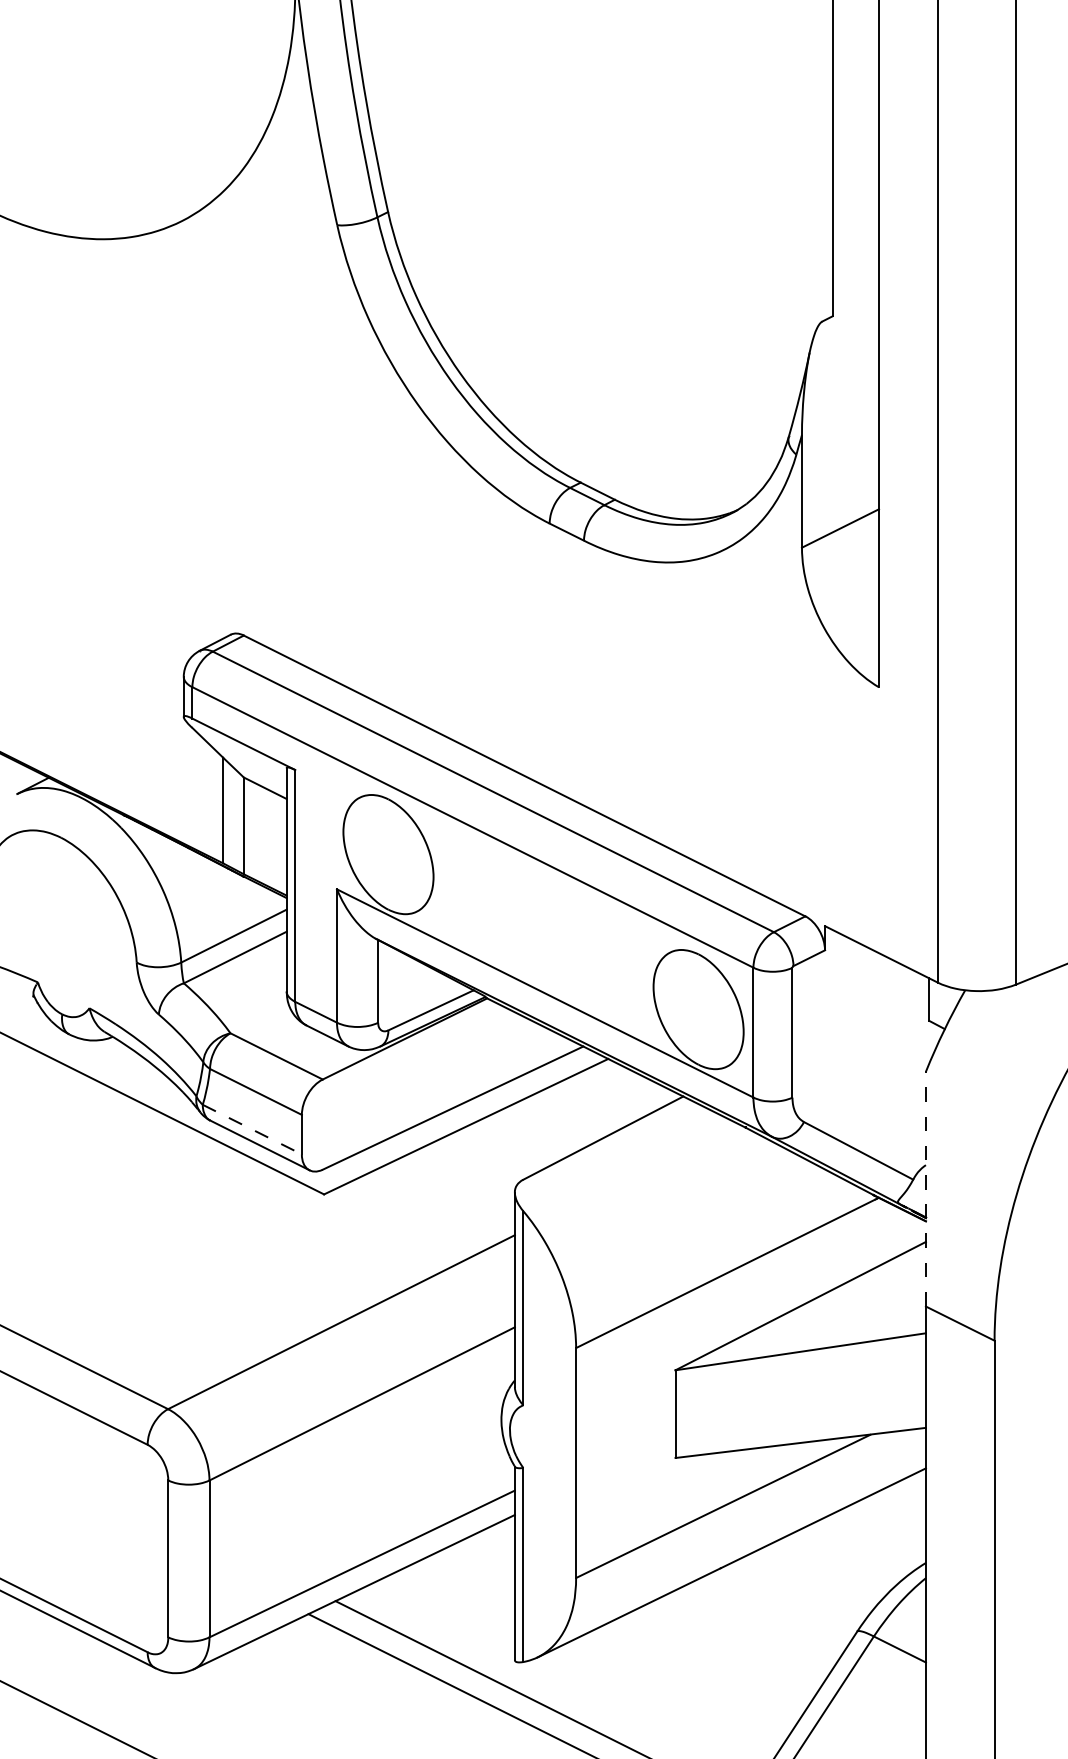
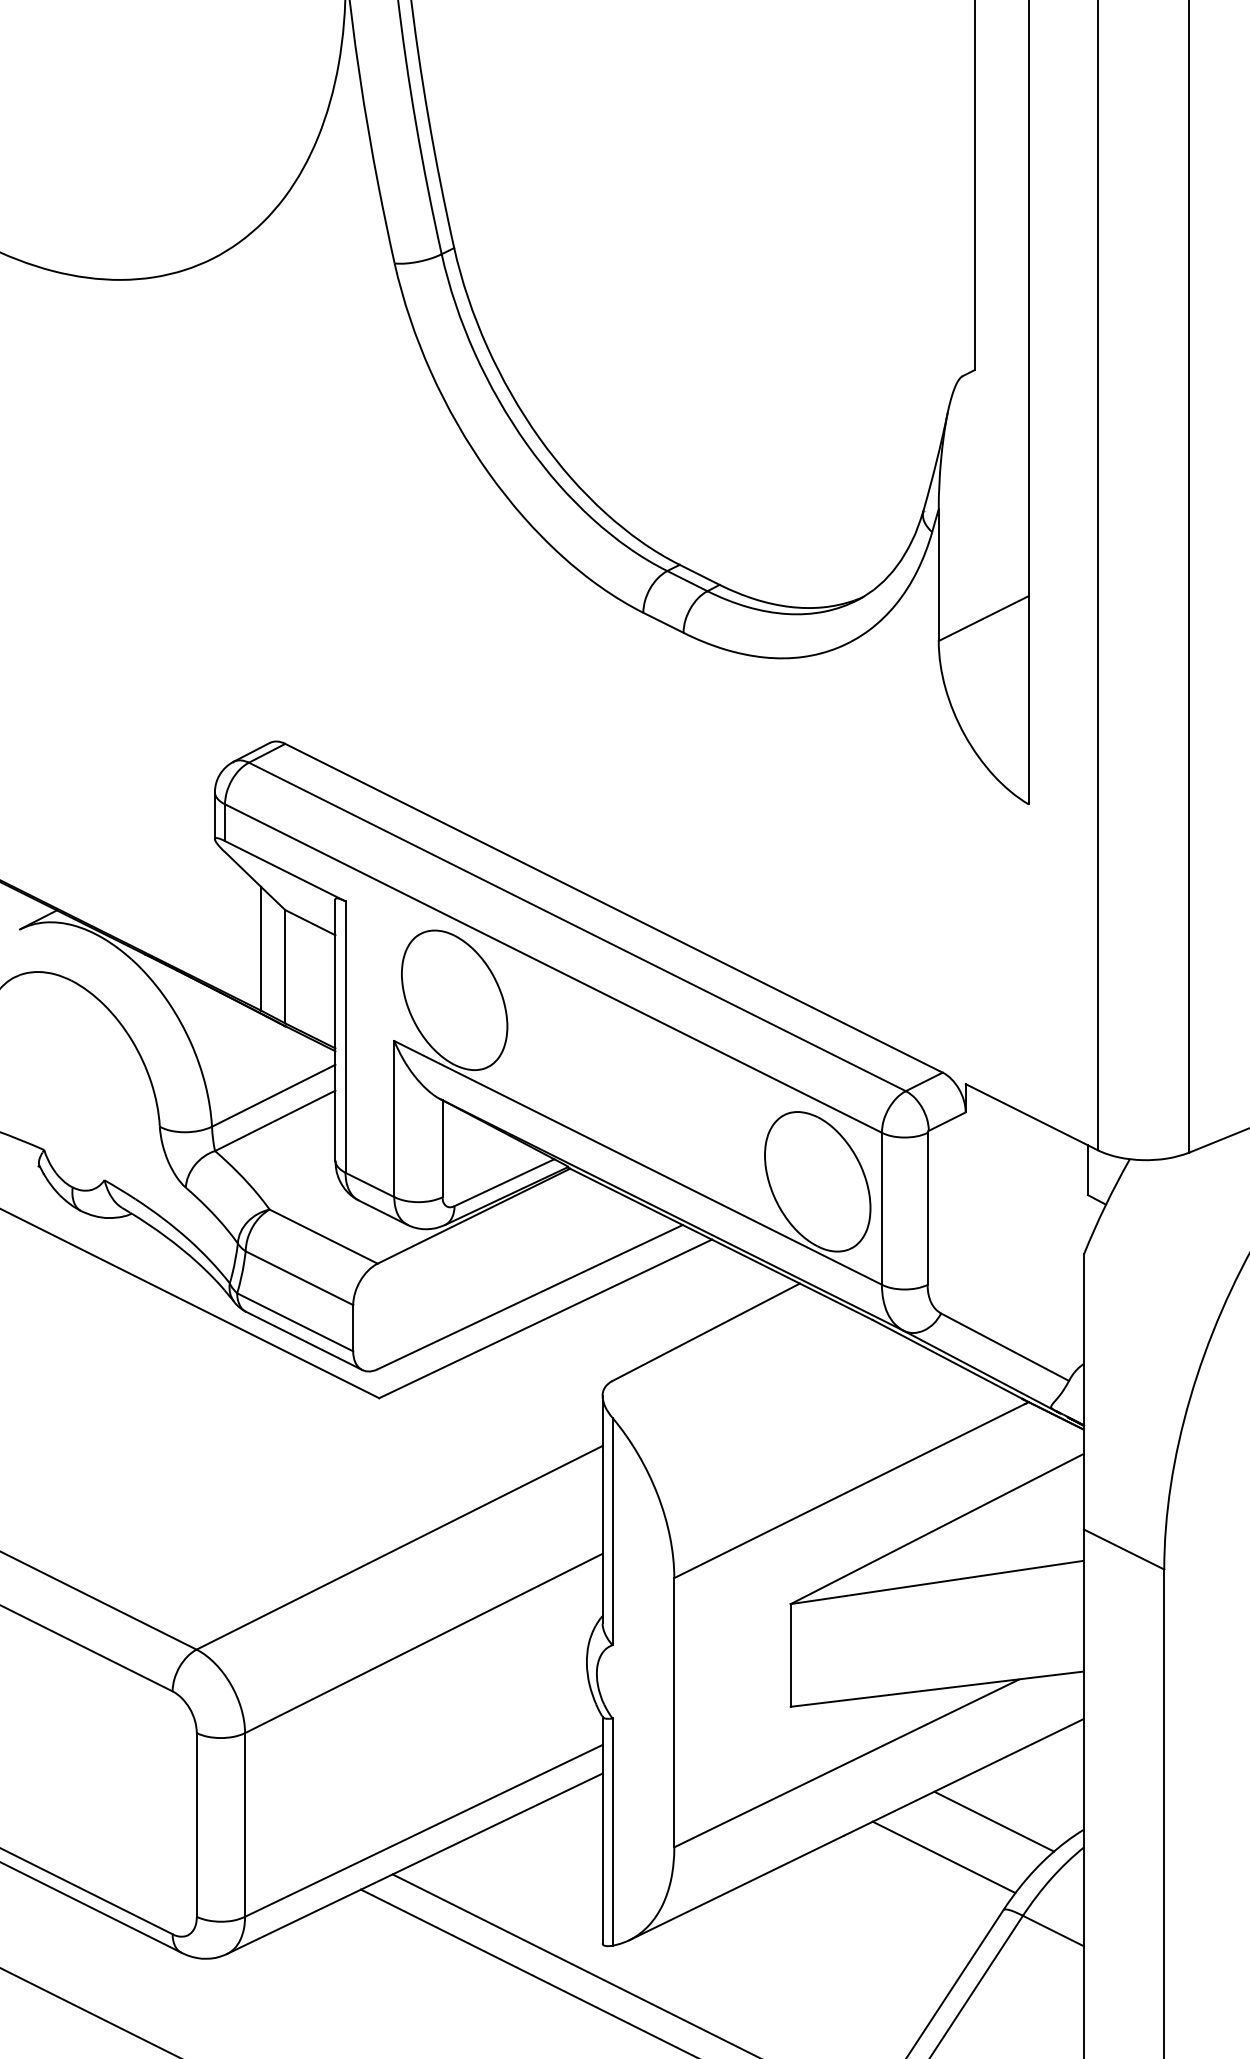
line: (252, 1129) -> (295, 1322), dashed -> solid
line: (925, 1188) -> (1083, 1391), dashed -> solid
line: (849, 1555) -> (994, 1821), added
line: (806, 1586) -> (943, 1857), added

